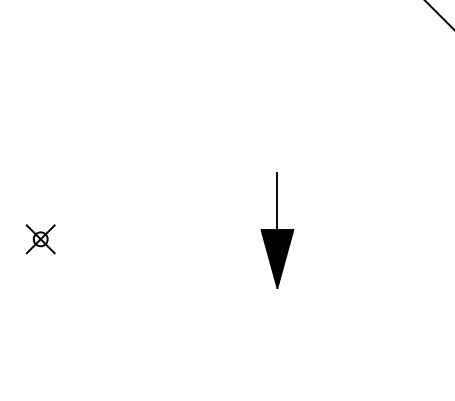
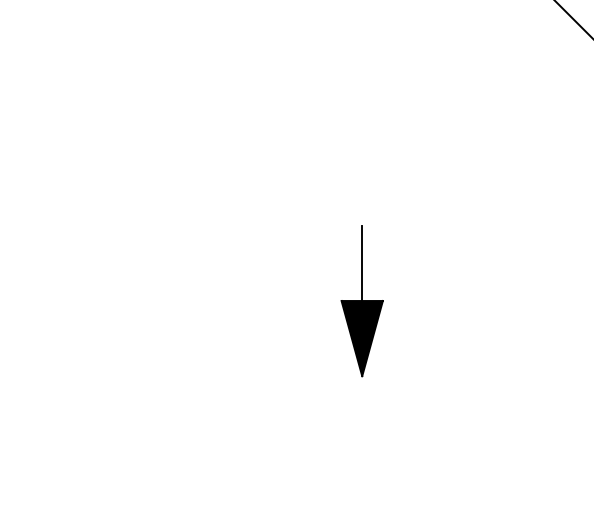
part: (40, 239) -> (52, 312), removed

